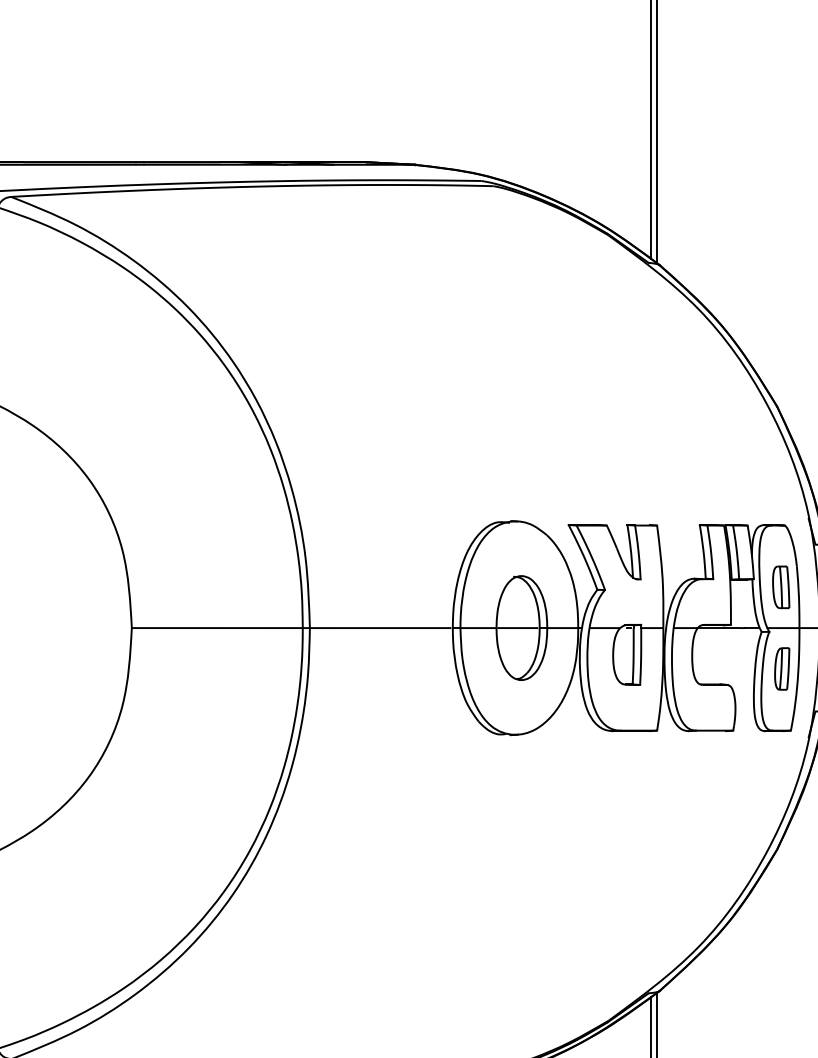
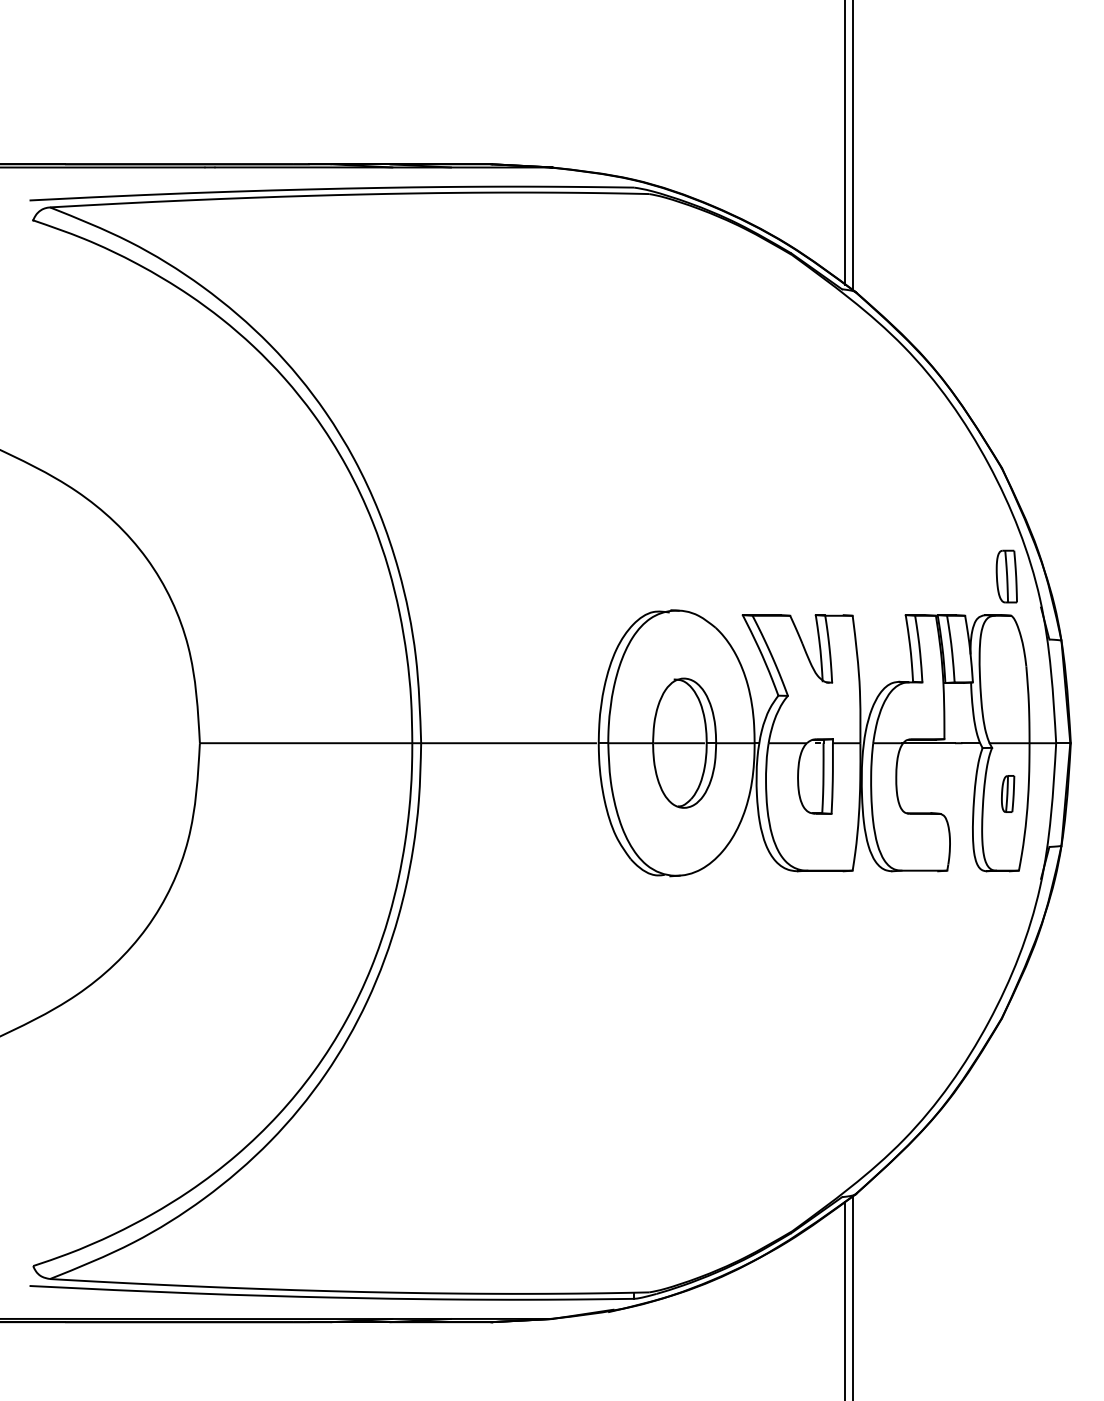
part: (780, 587) -> (1006, 576), moved
part: (781, 668) -> (1007, 793), size x0.7

